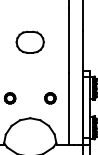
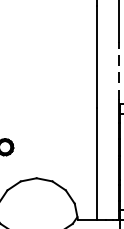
part: (29, 41) -> (35, 58), removed
line: (82, 49) -> (118, 70), solid -> dashed
part: (50, 98) -> (68, 147), removed

